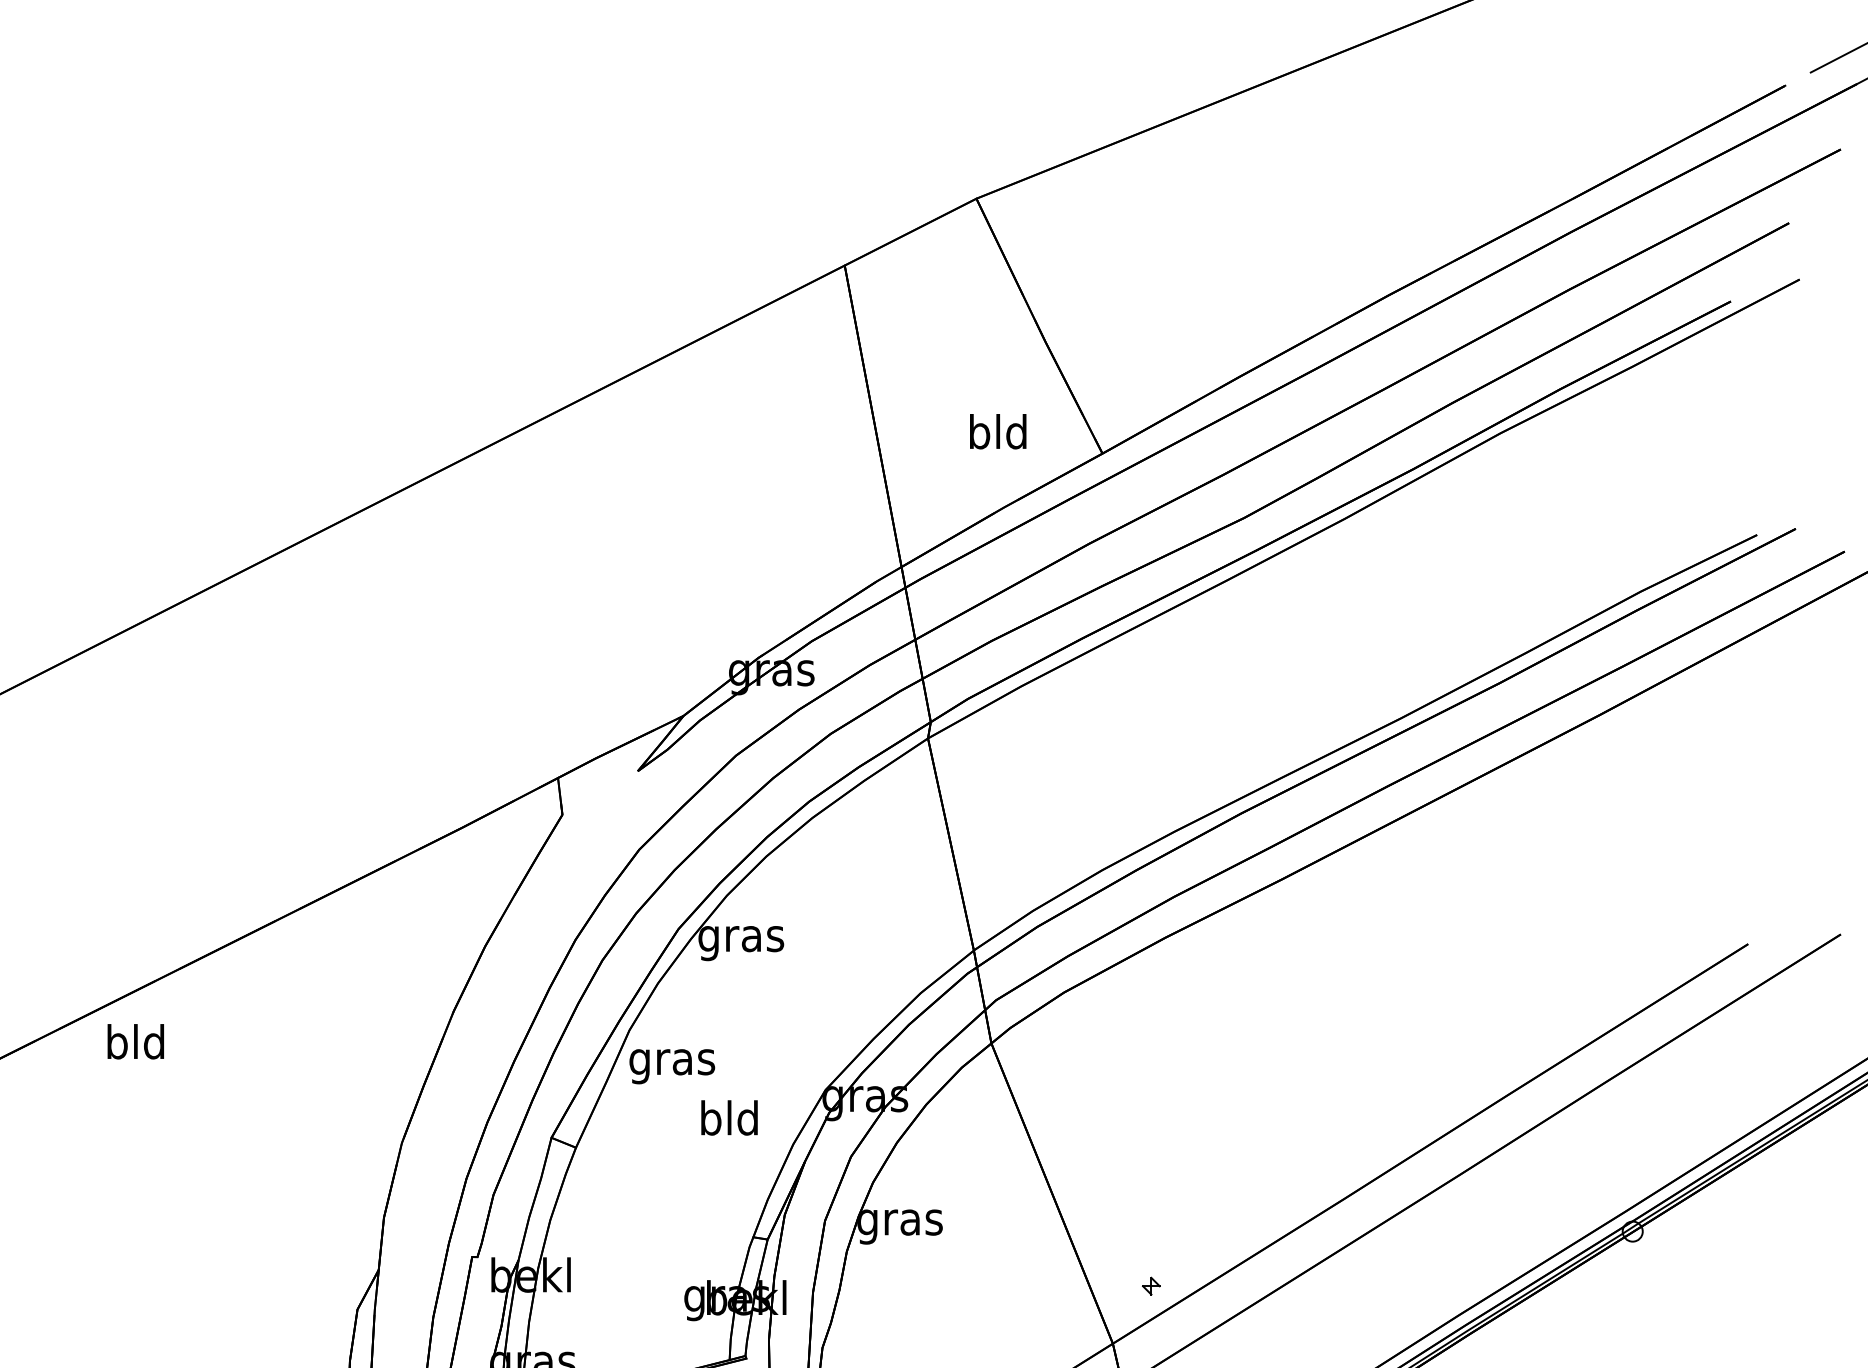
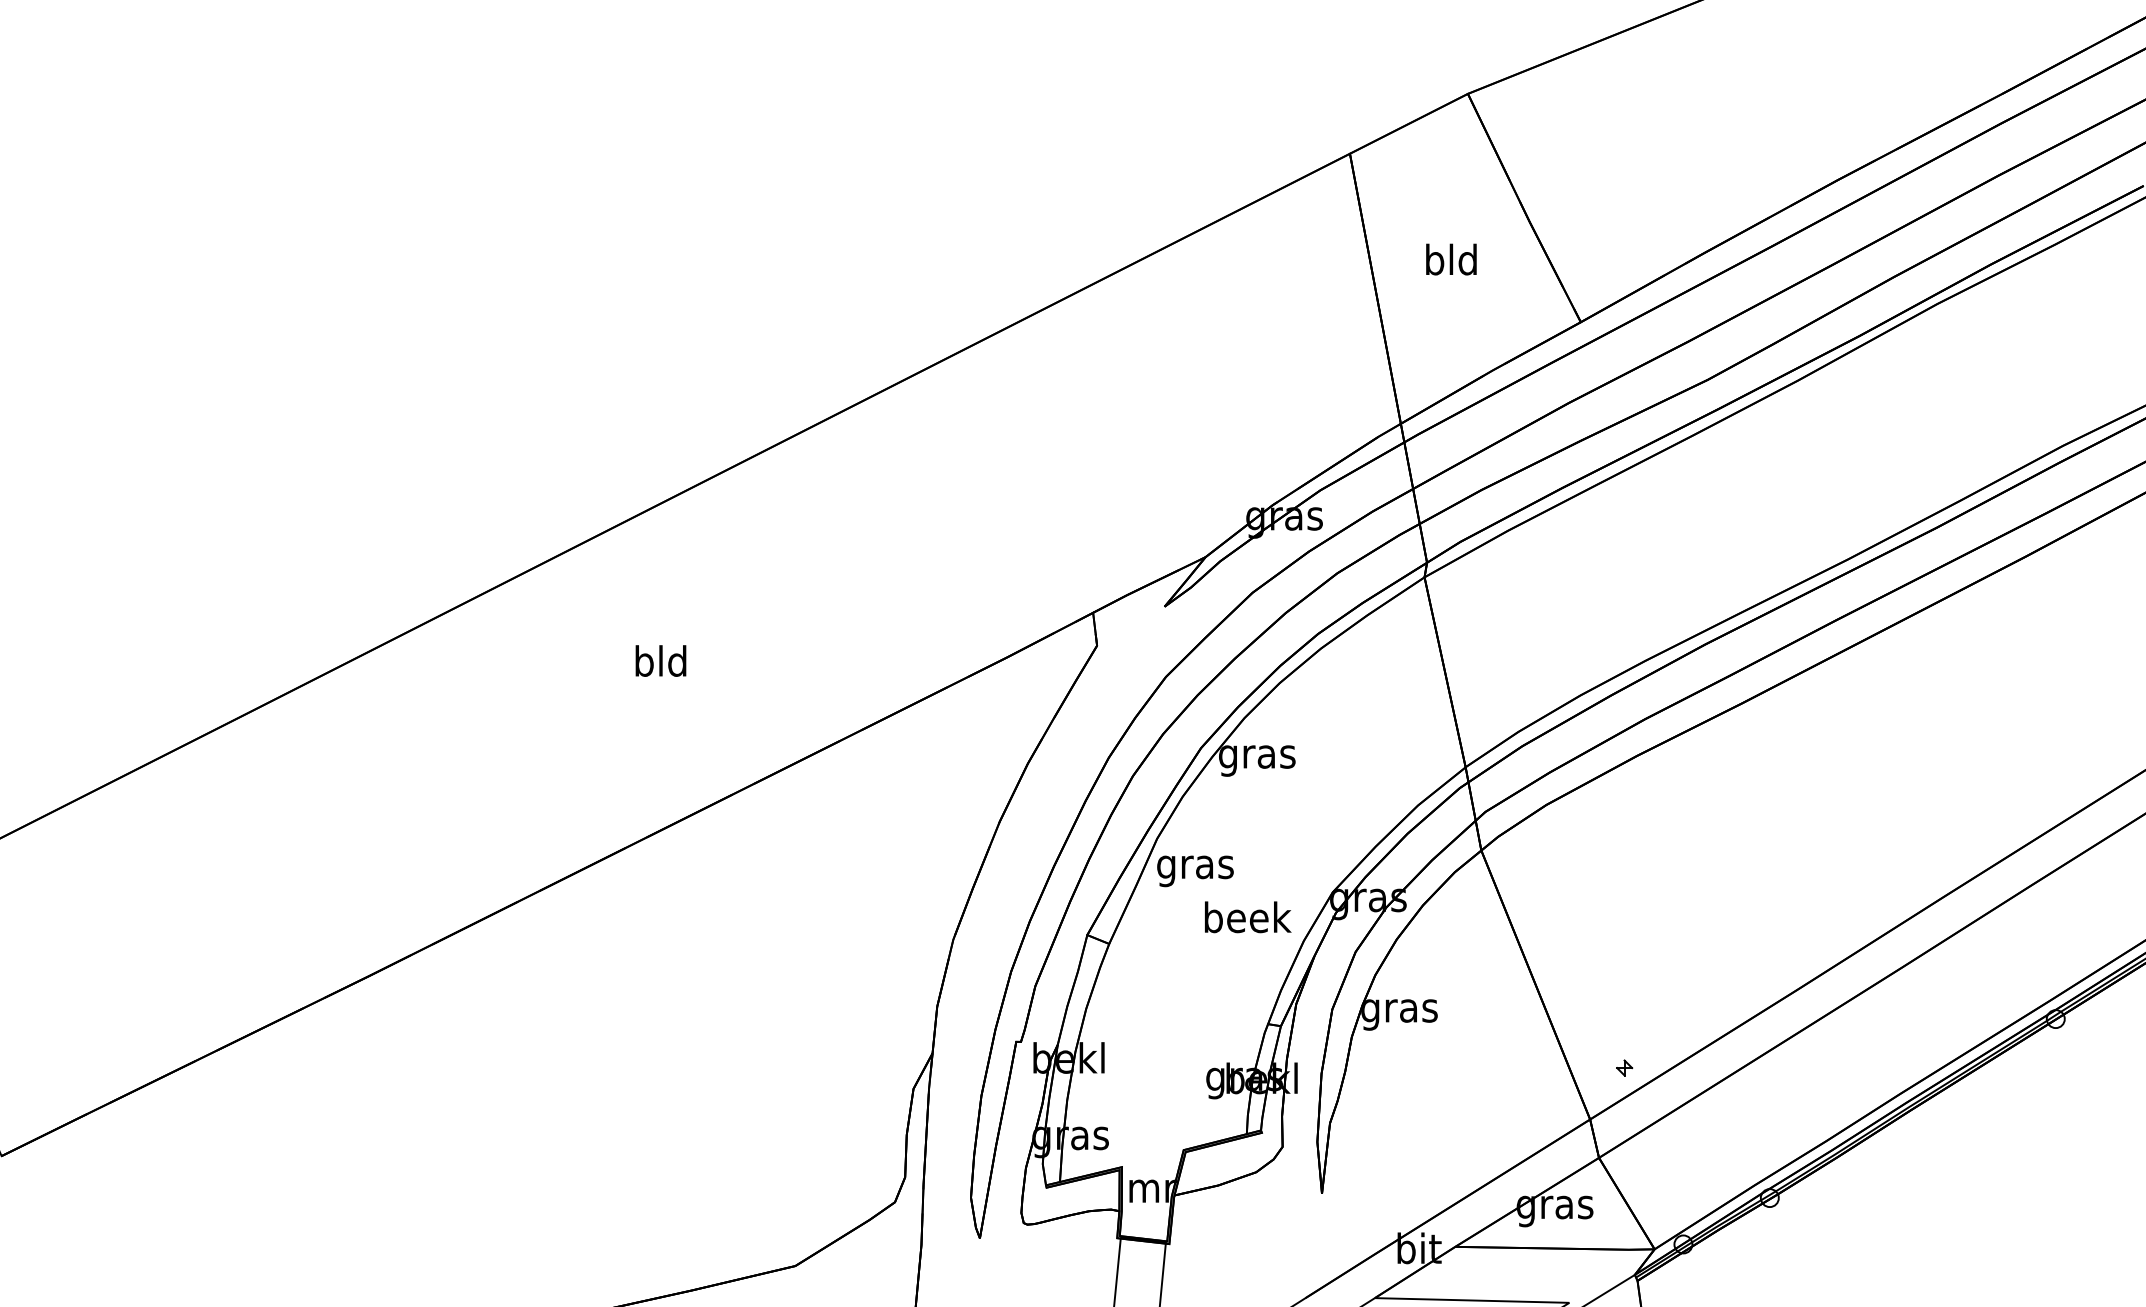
text: (998, 431) -> (1451, 259), moved
text: (135, 1041) -> (660, 660), moved
text: (730, 1118) -> (1247, 917), bld -> beek

